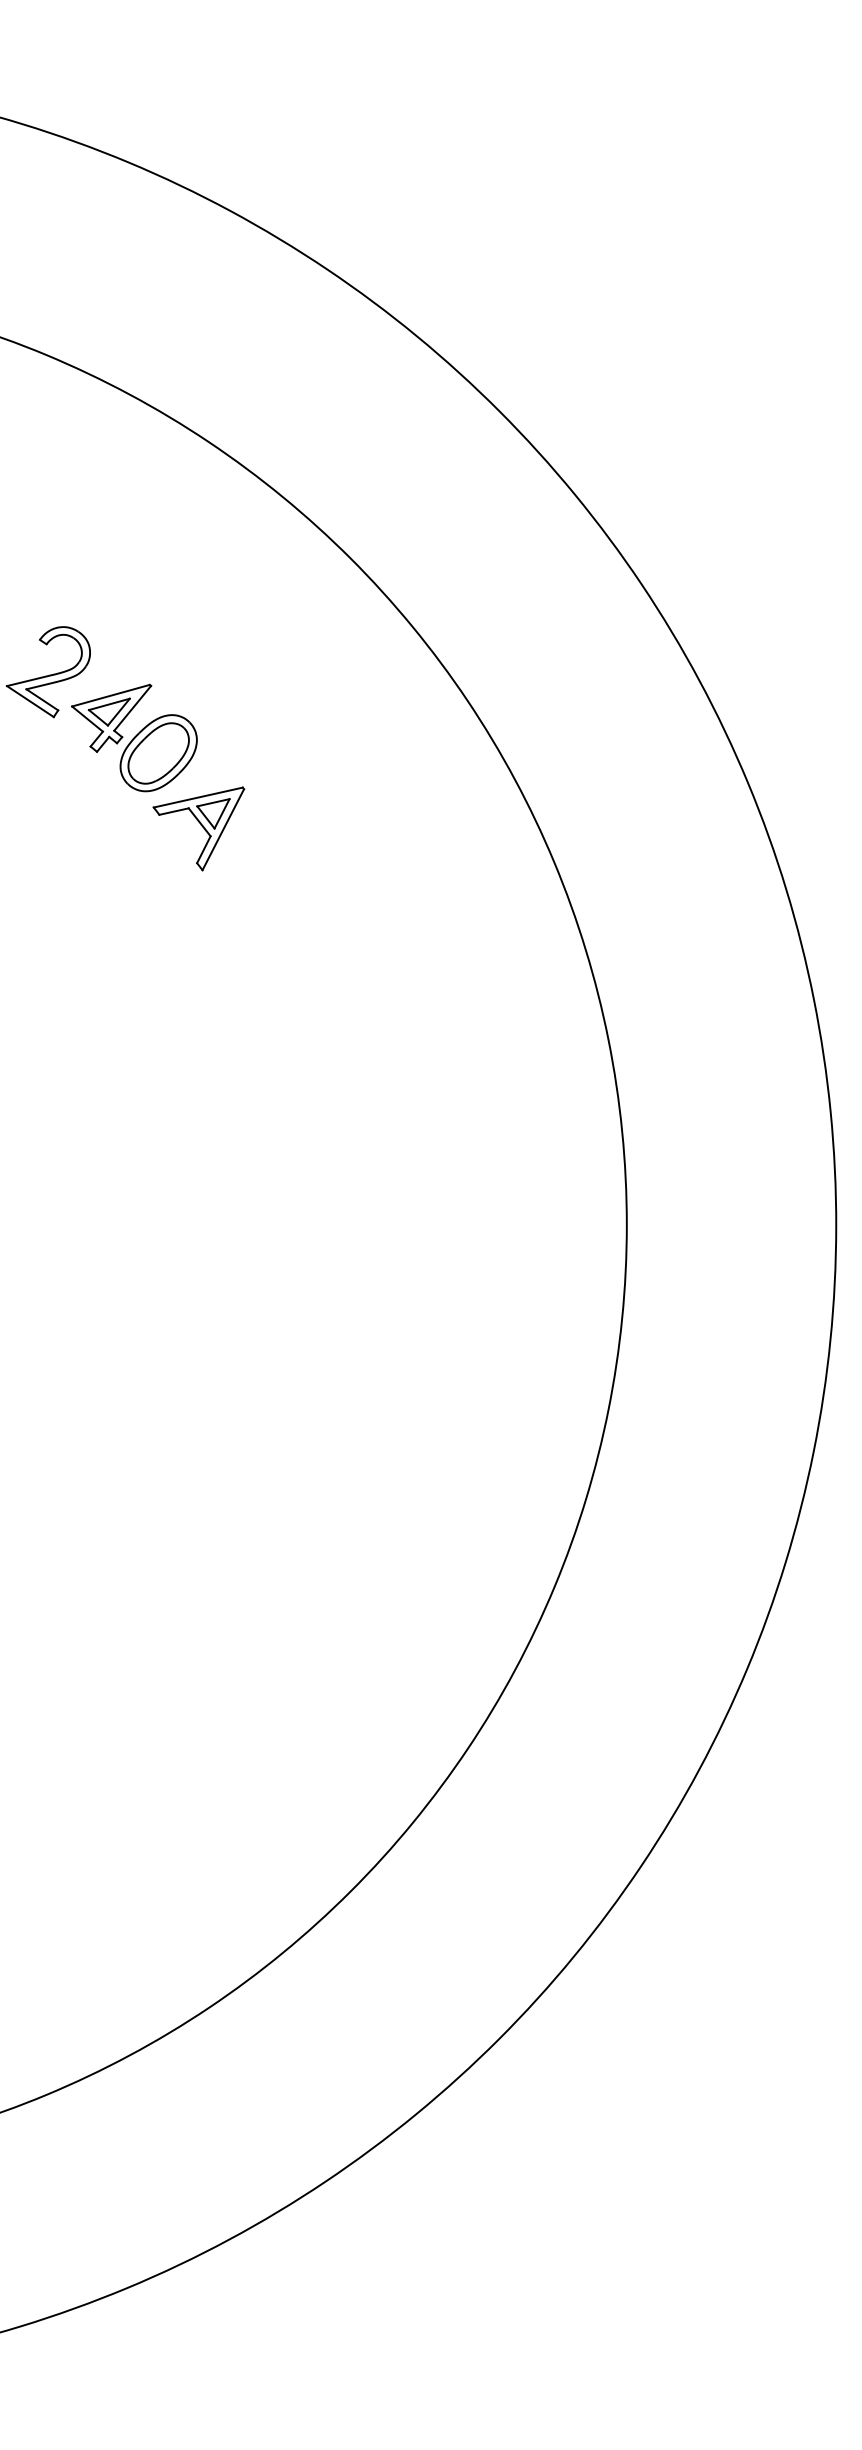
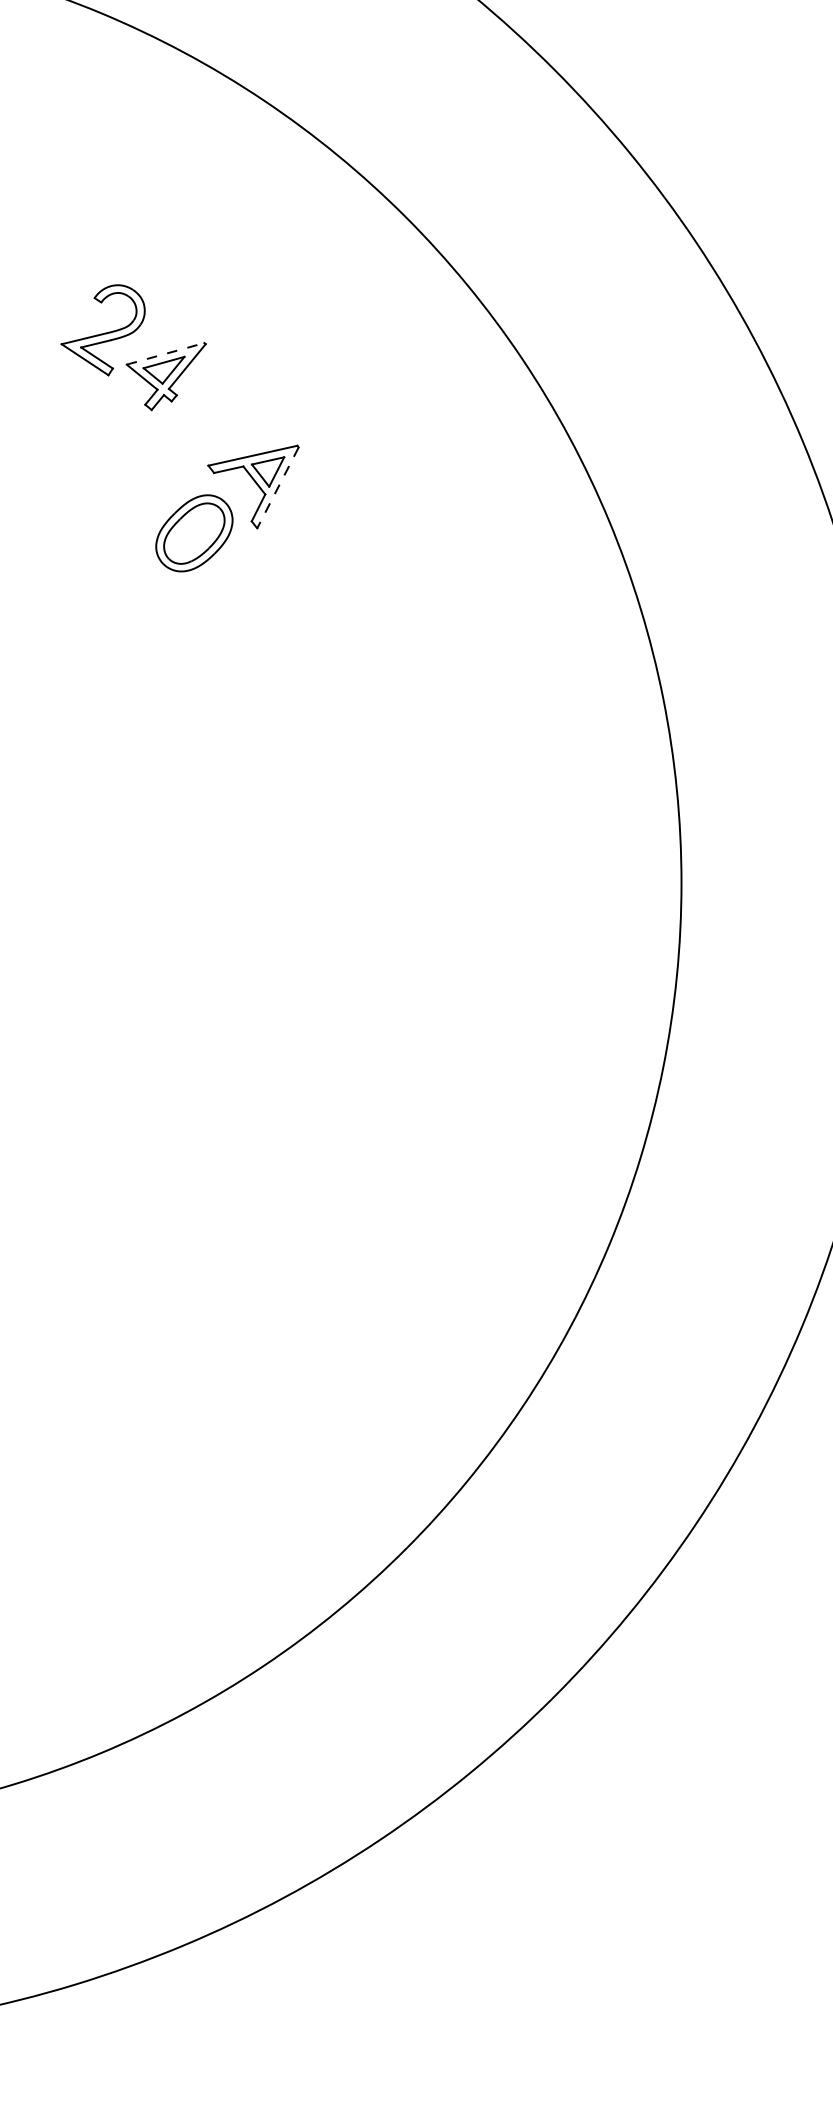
line: (111, 695) -> (166, 353), solid -> dashed
part: (158, 753) -> (194, 533), moved
line: (223, 830) -> (278, 488), solid -> dashed

